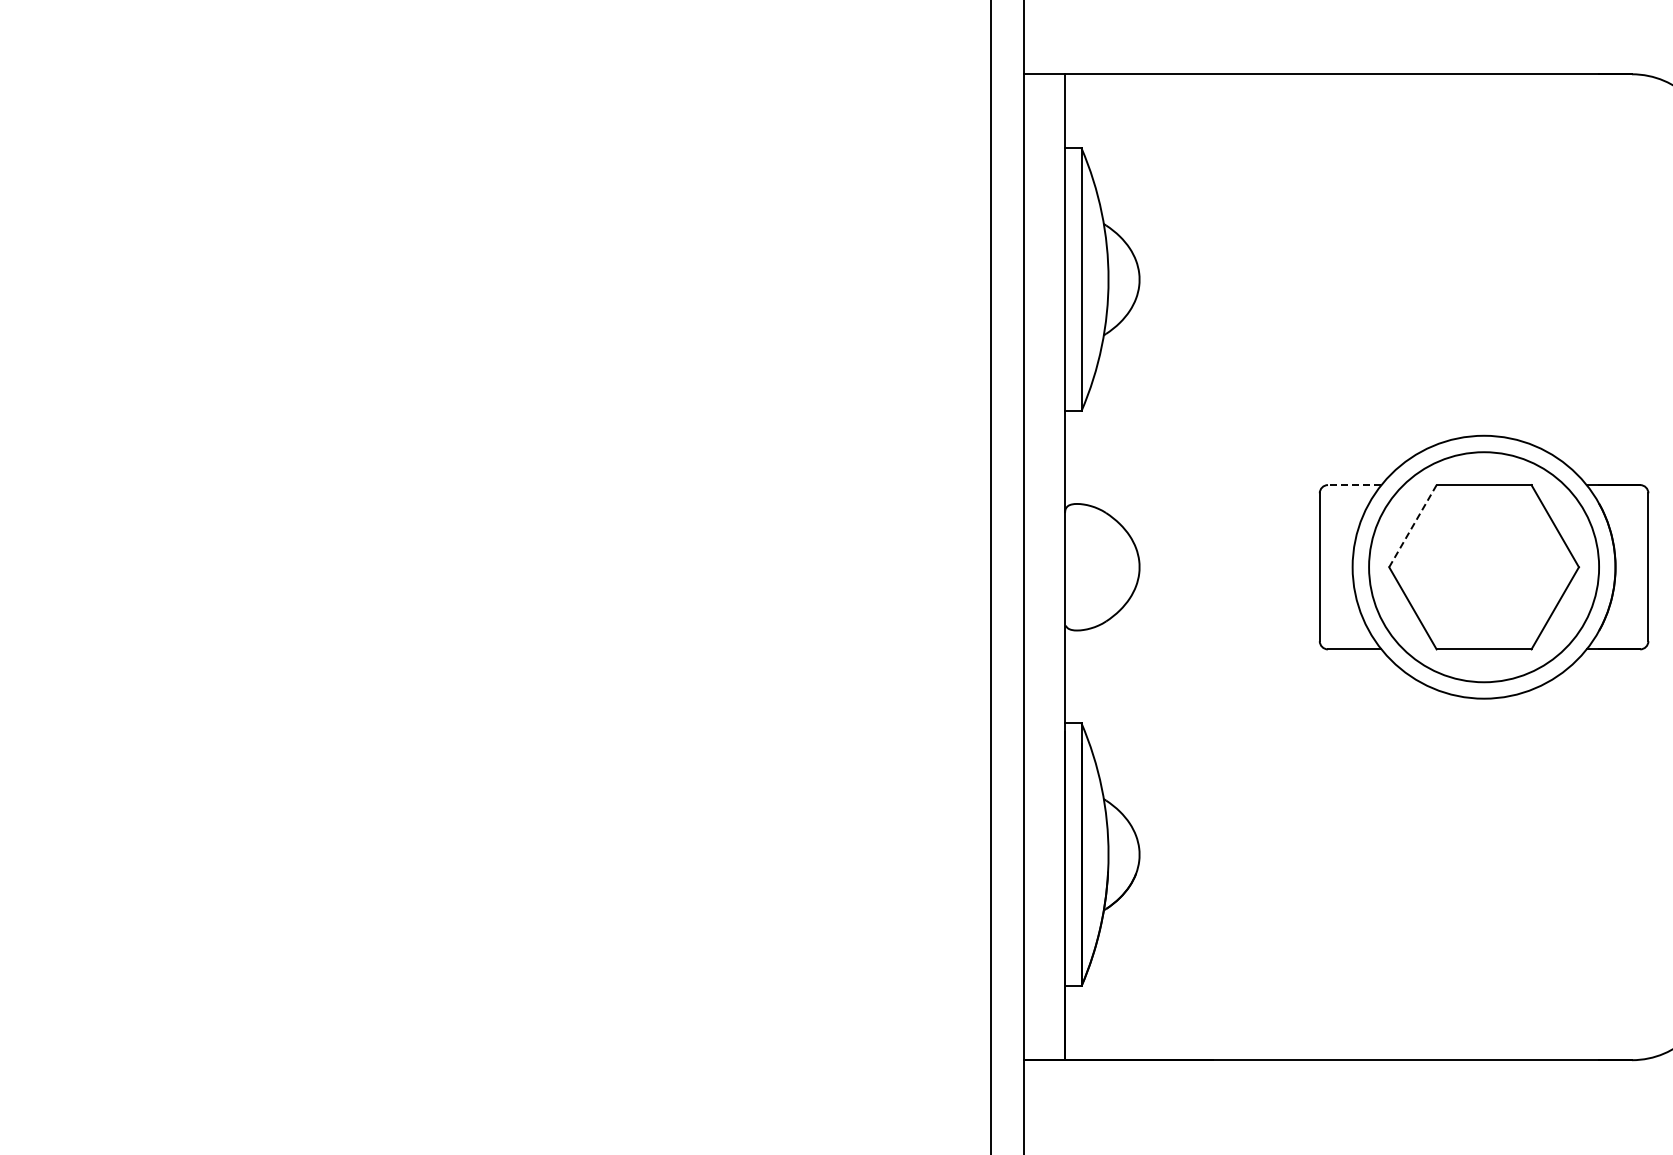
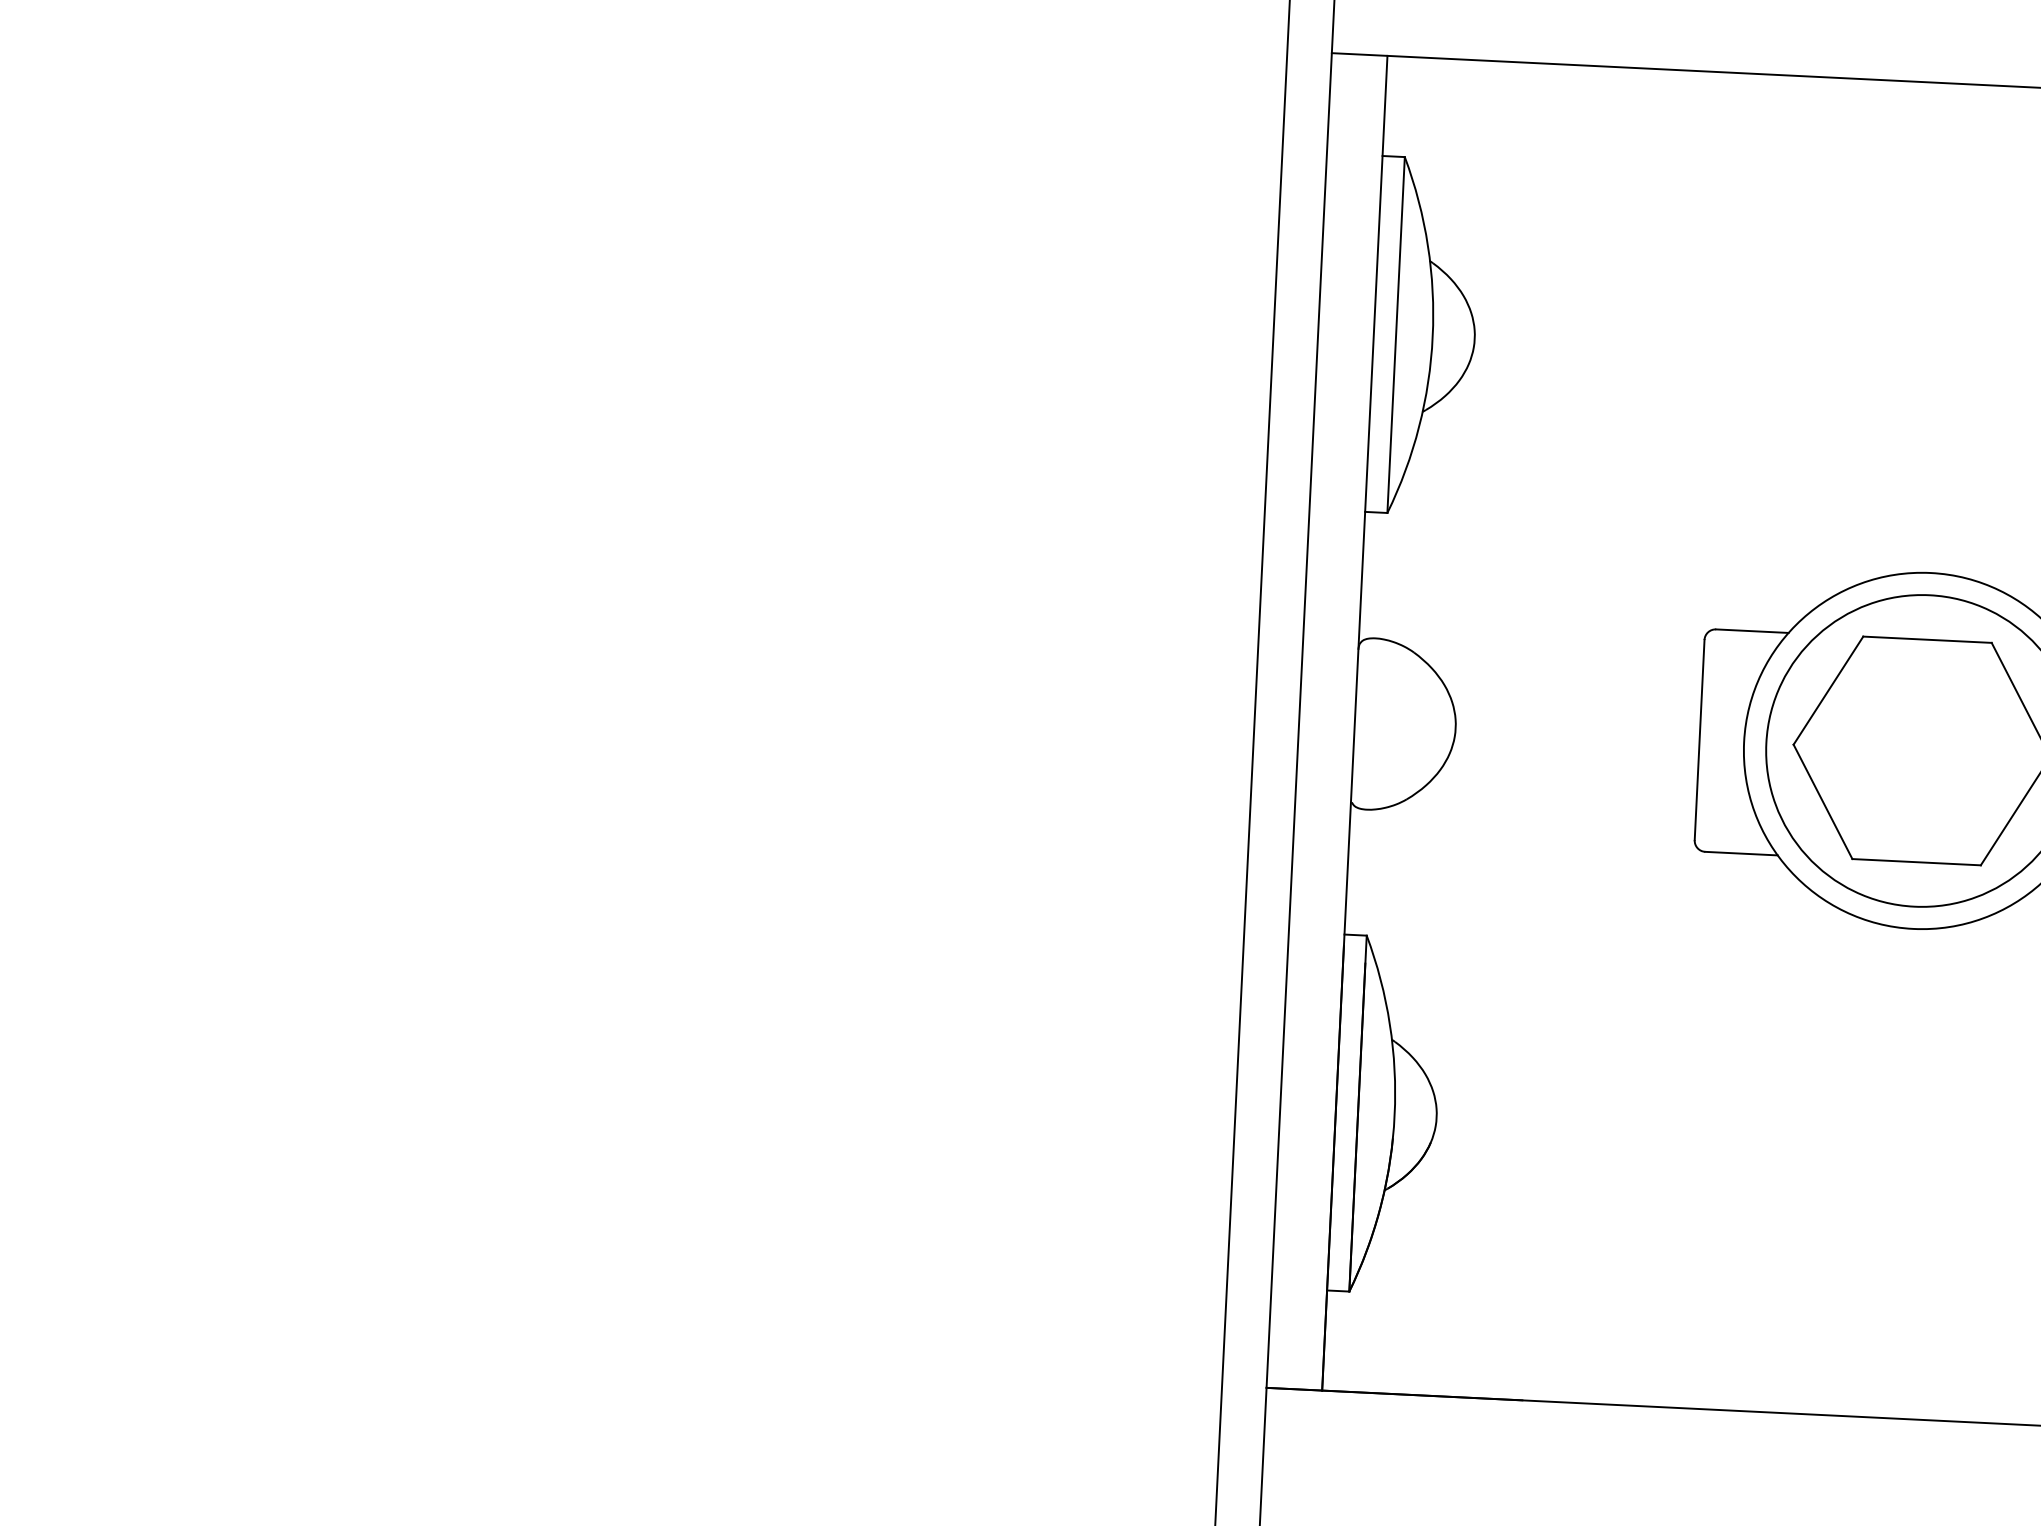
line: (1354, 485) -> (1752, 631), dashed -> solid
line: (1412, 526) -> (1827, 691), dashed -> solid

